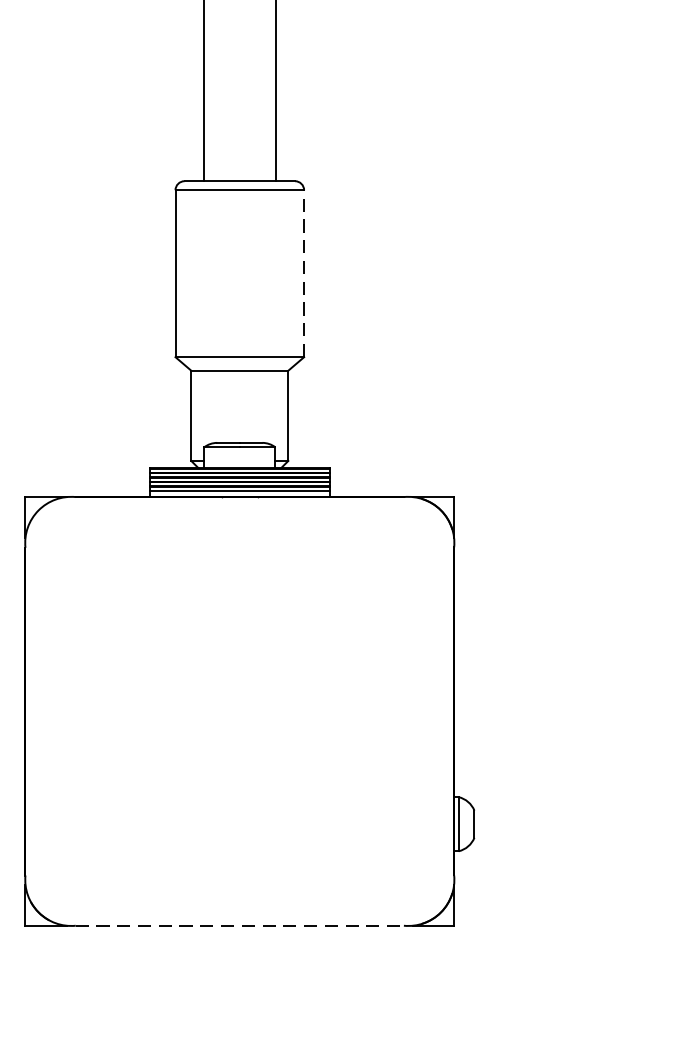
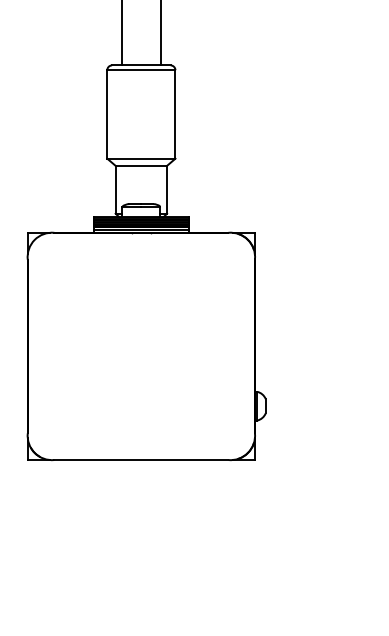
line: (304, 271) -> (175, 113), dashed -> solid
line: (240, 926) -> (141, 460), dashed -> solid

